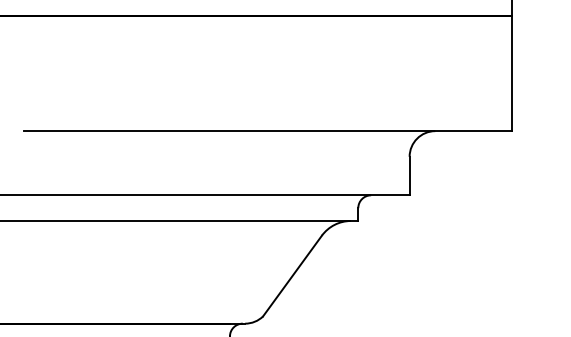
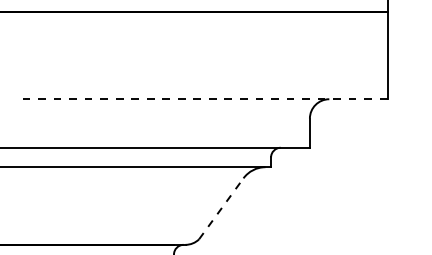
line: (268, 131) -> (203, 99), solid -> dashed
line: (292, 275) -> (221, 208), solid -> dashed

